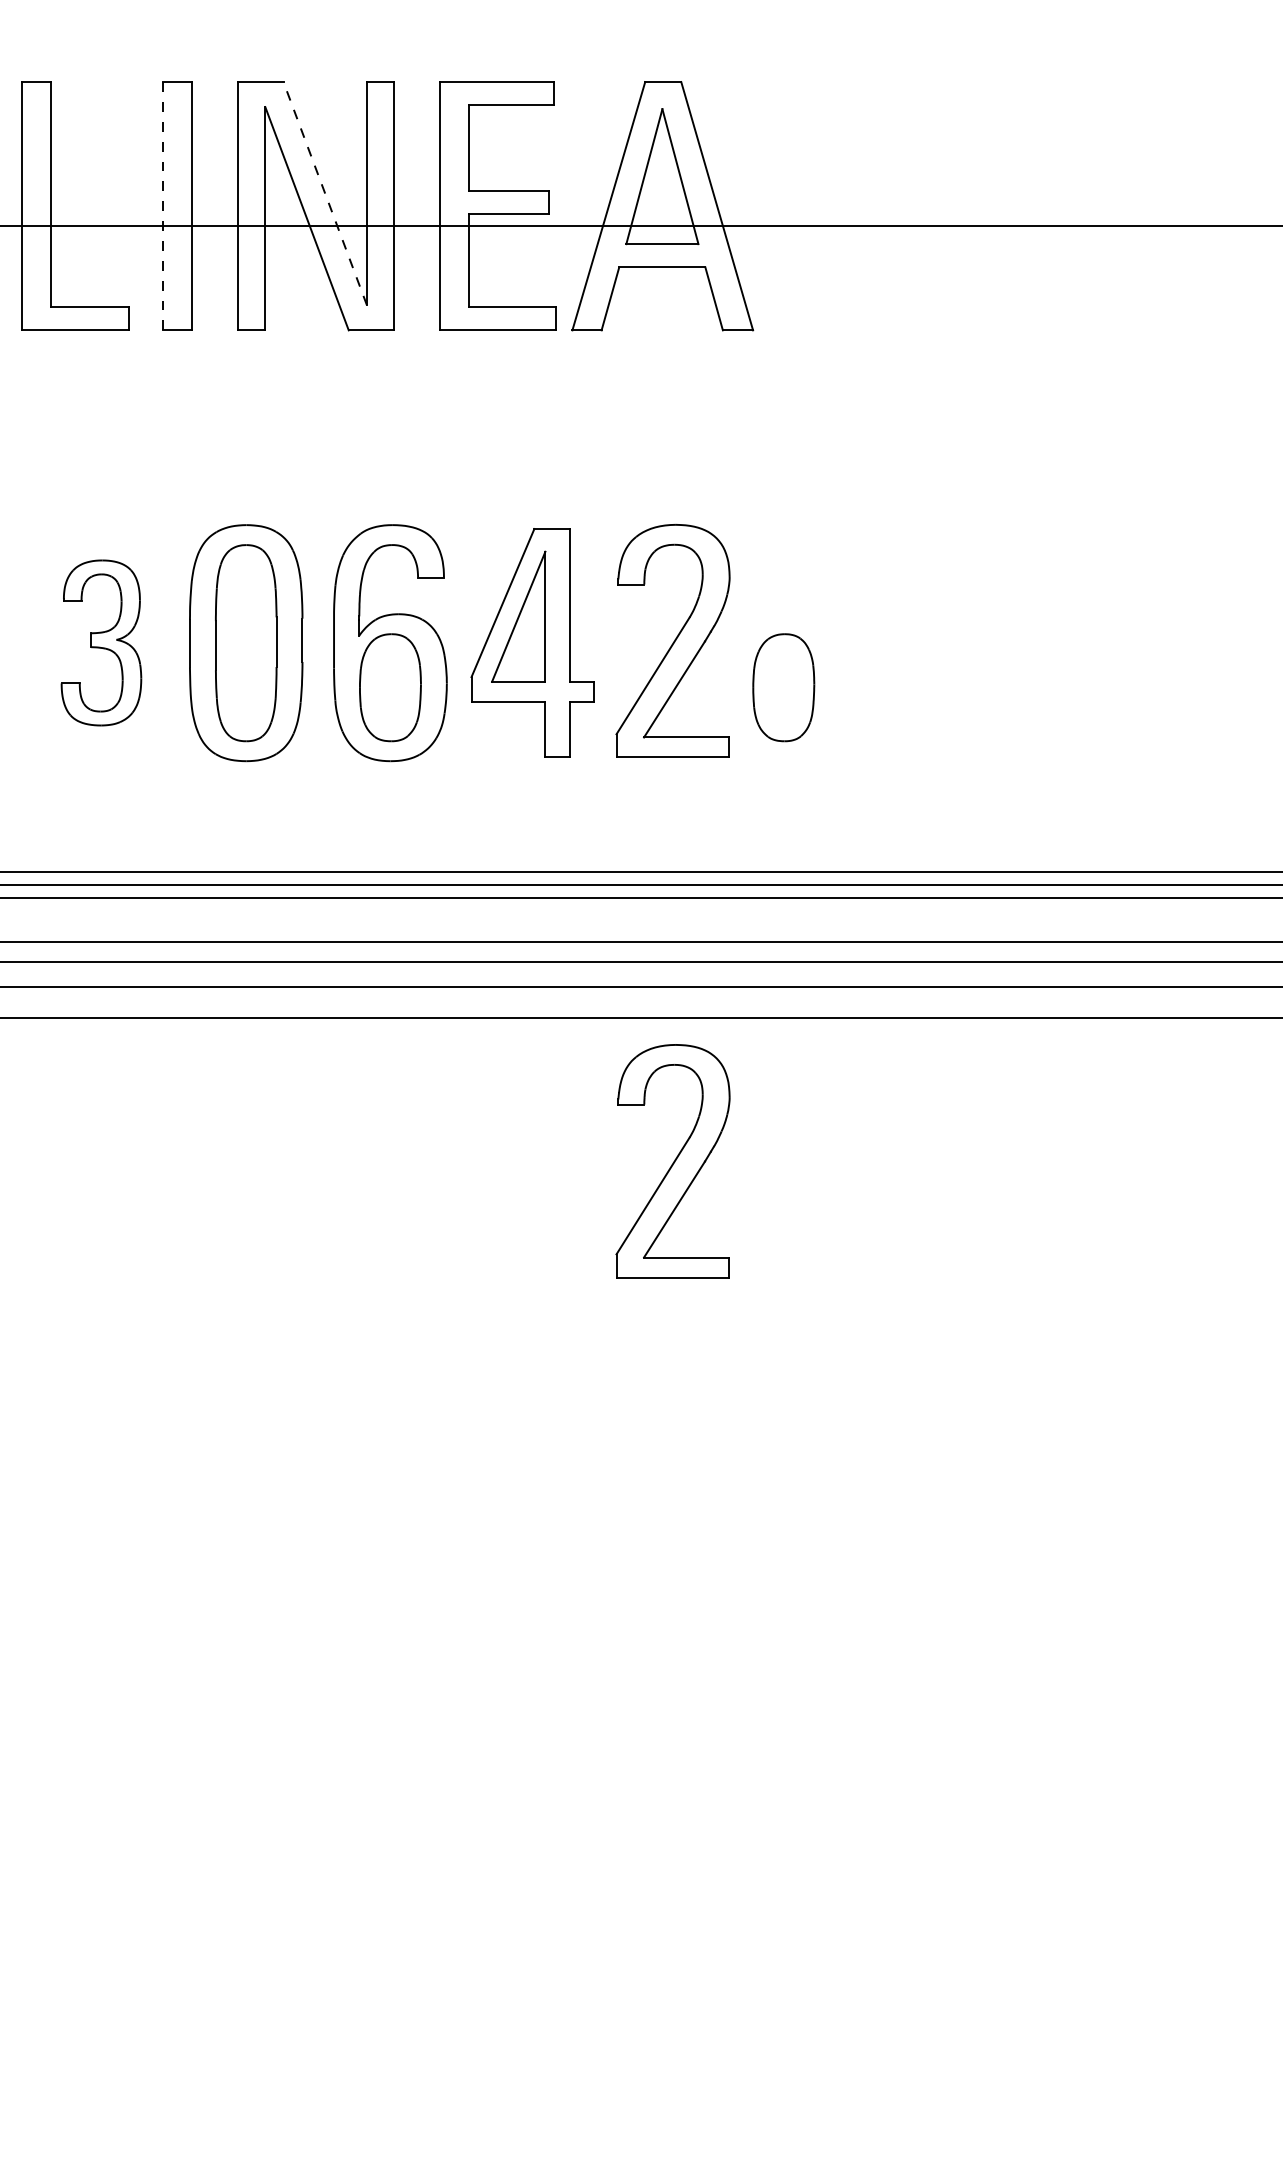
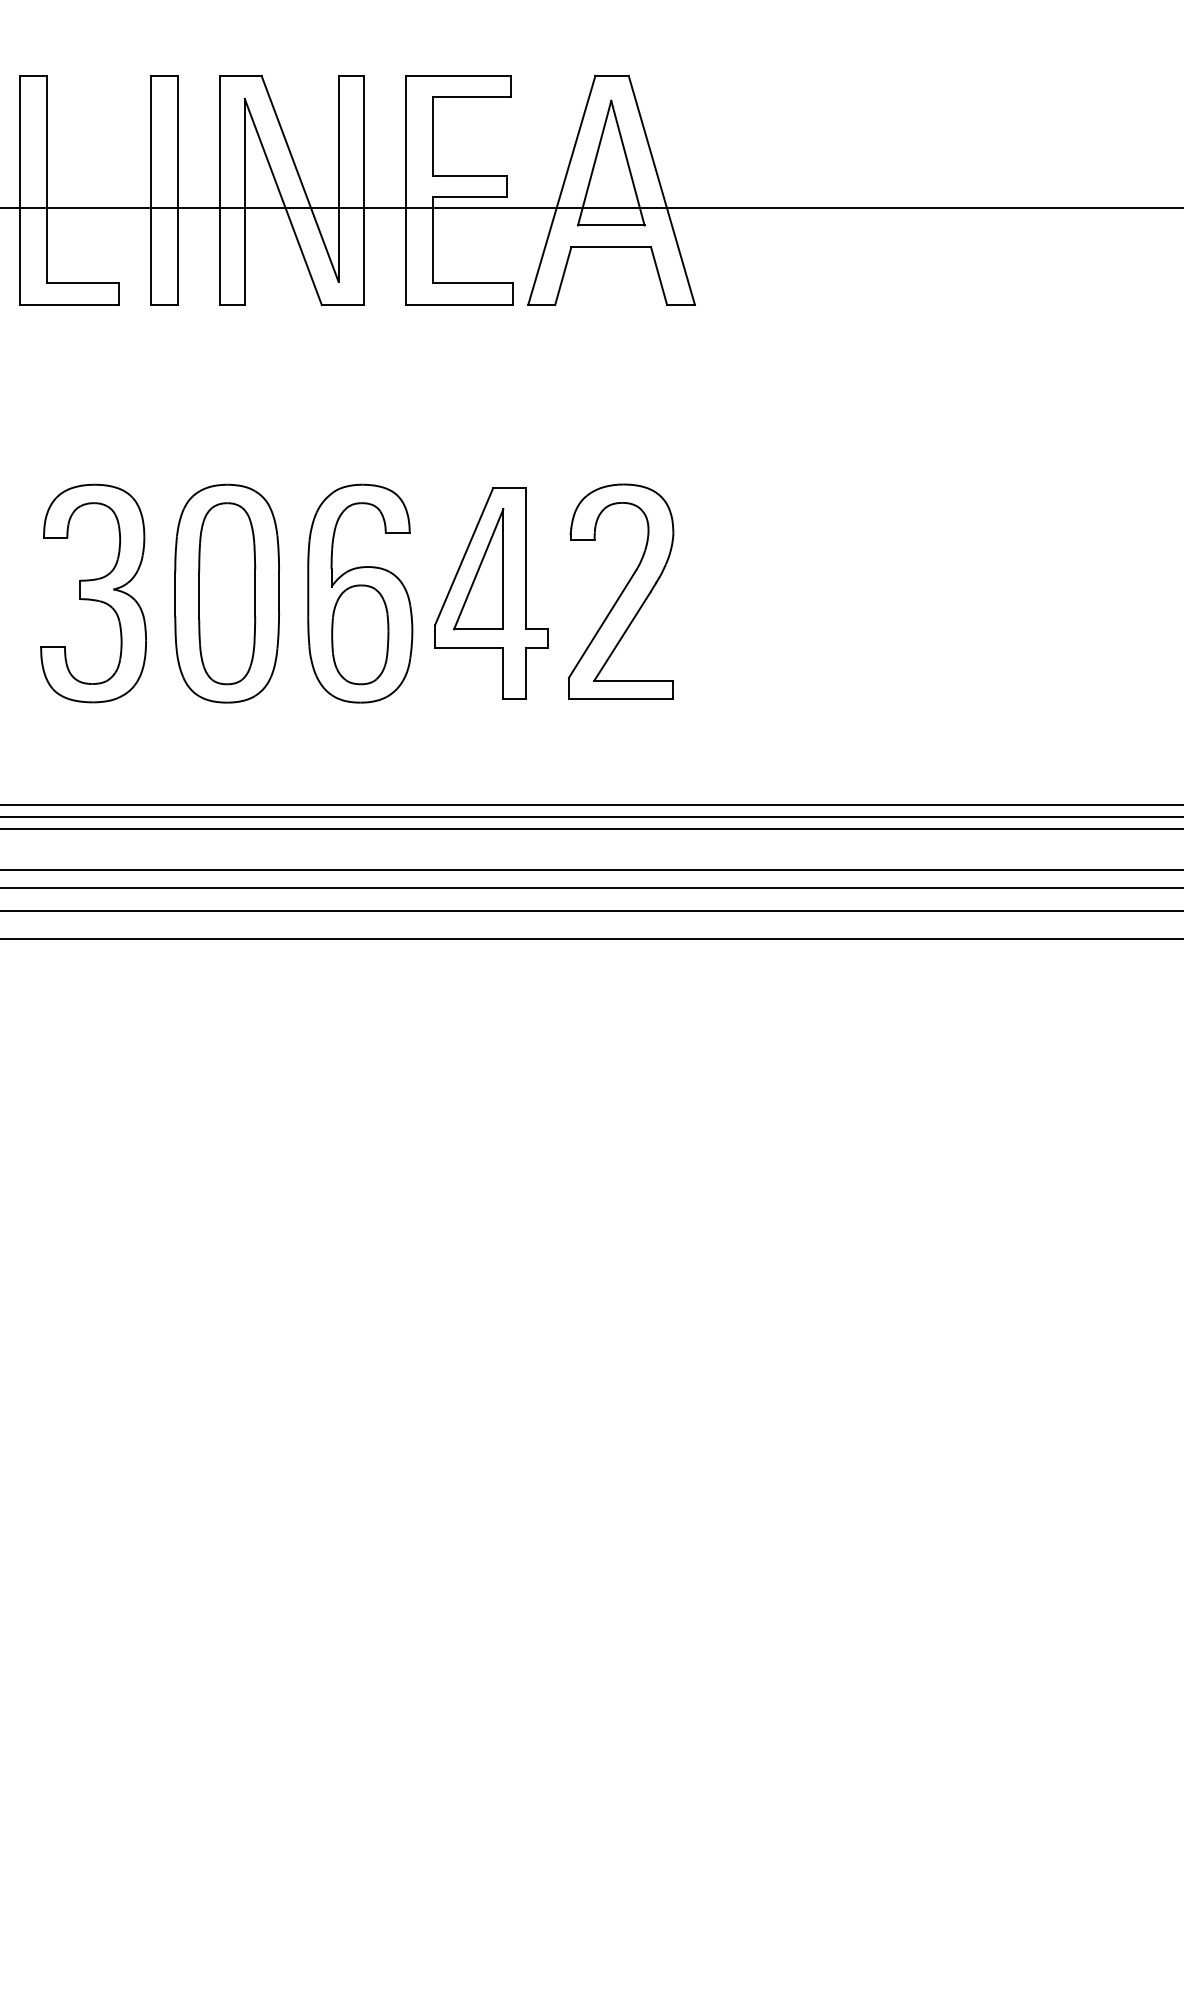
line: (325, 193) -> (300, 178), dashed -> solid
line: (163, 206) -> (150, 190), dashed -> solid
part: (101, 642) -> (93, 593), size x1.43
part: (783, 687) -> (723, 634), removed
part: (673, 1160) -> (621, 1071), removed

